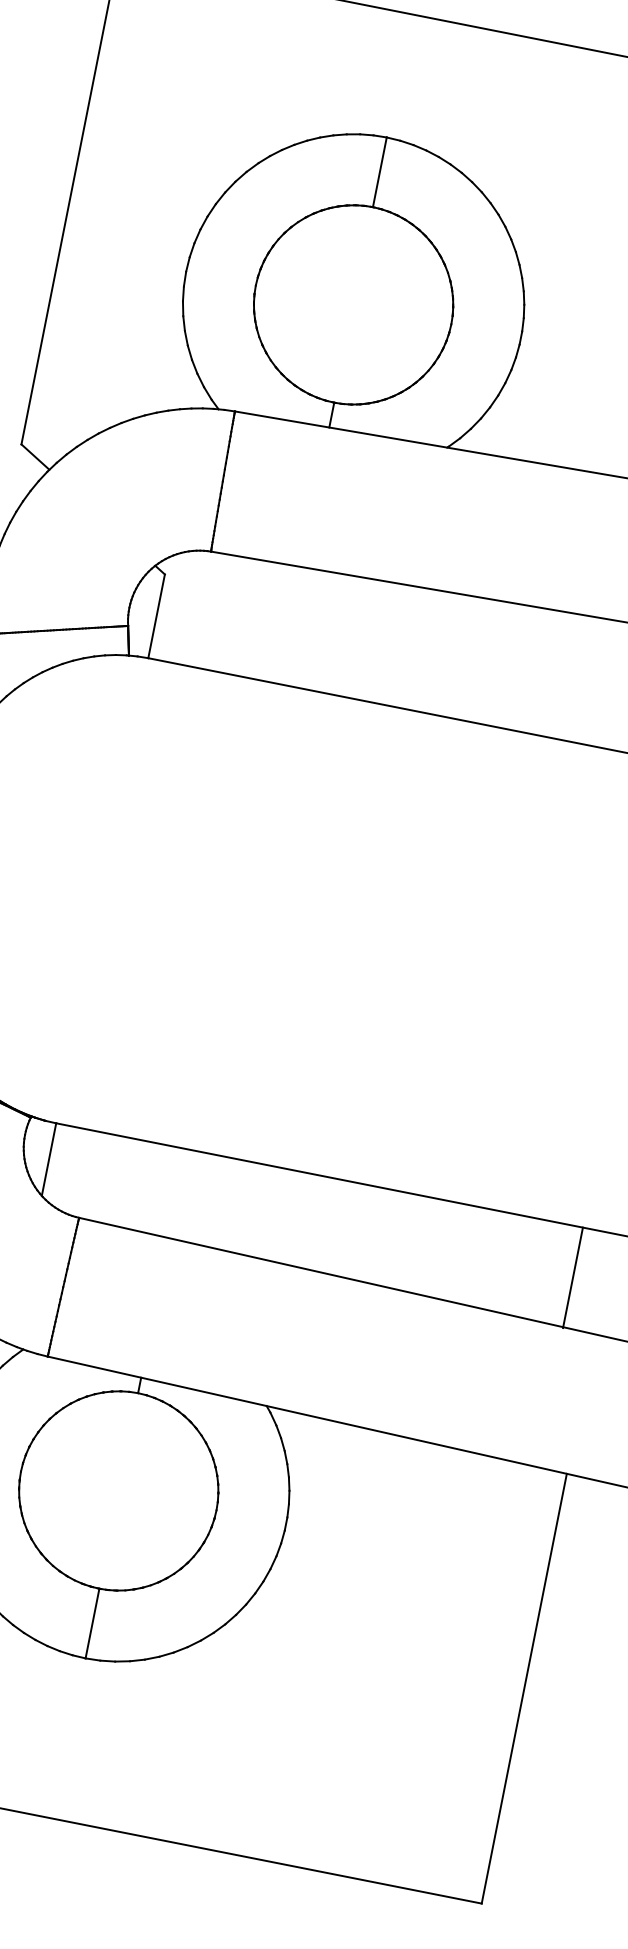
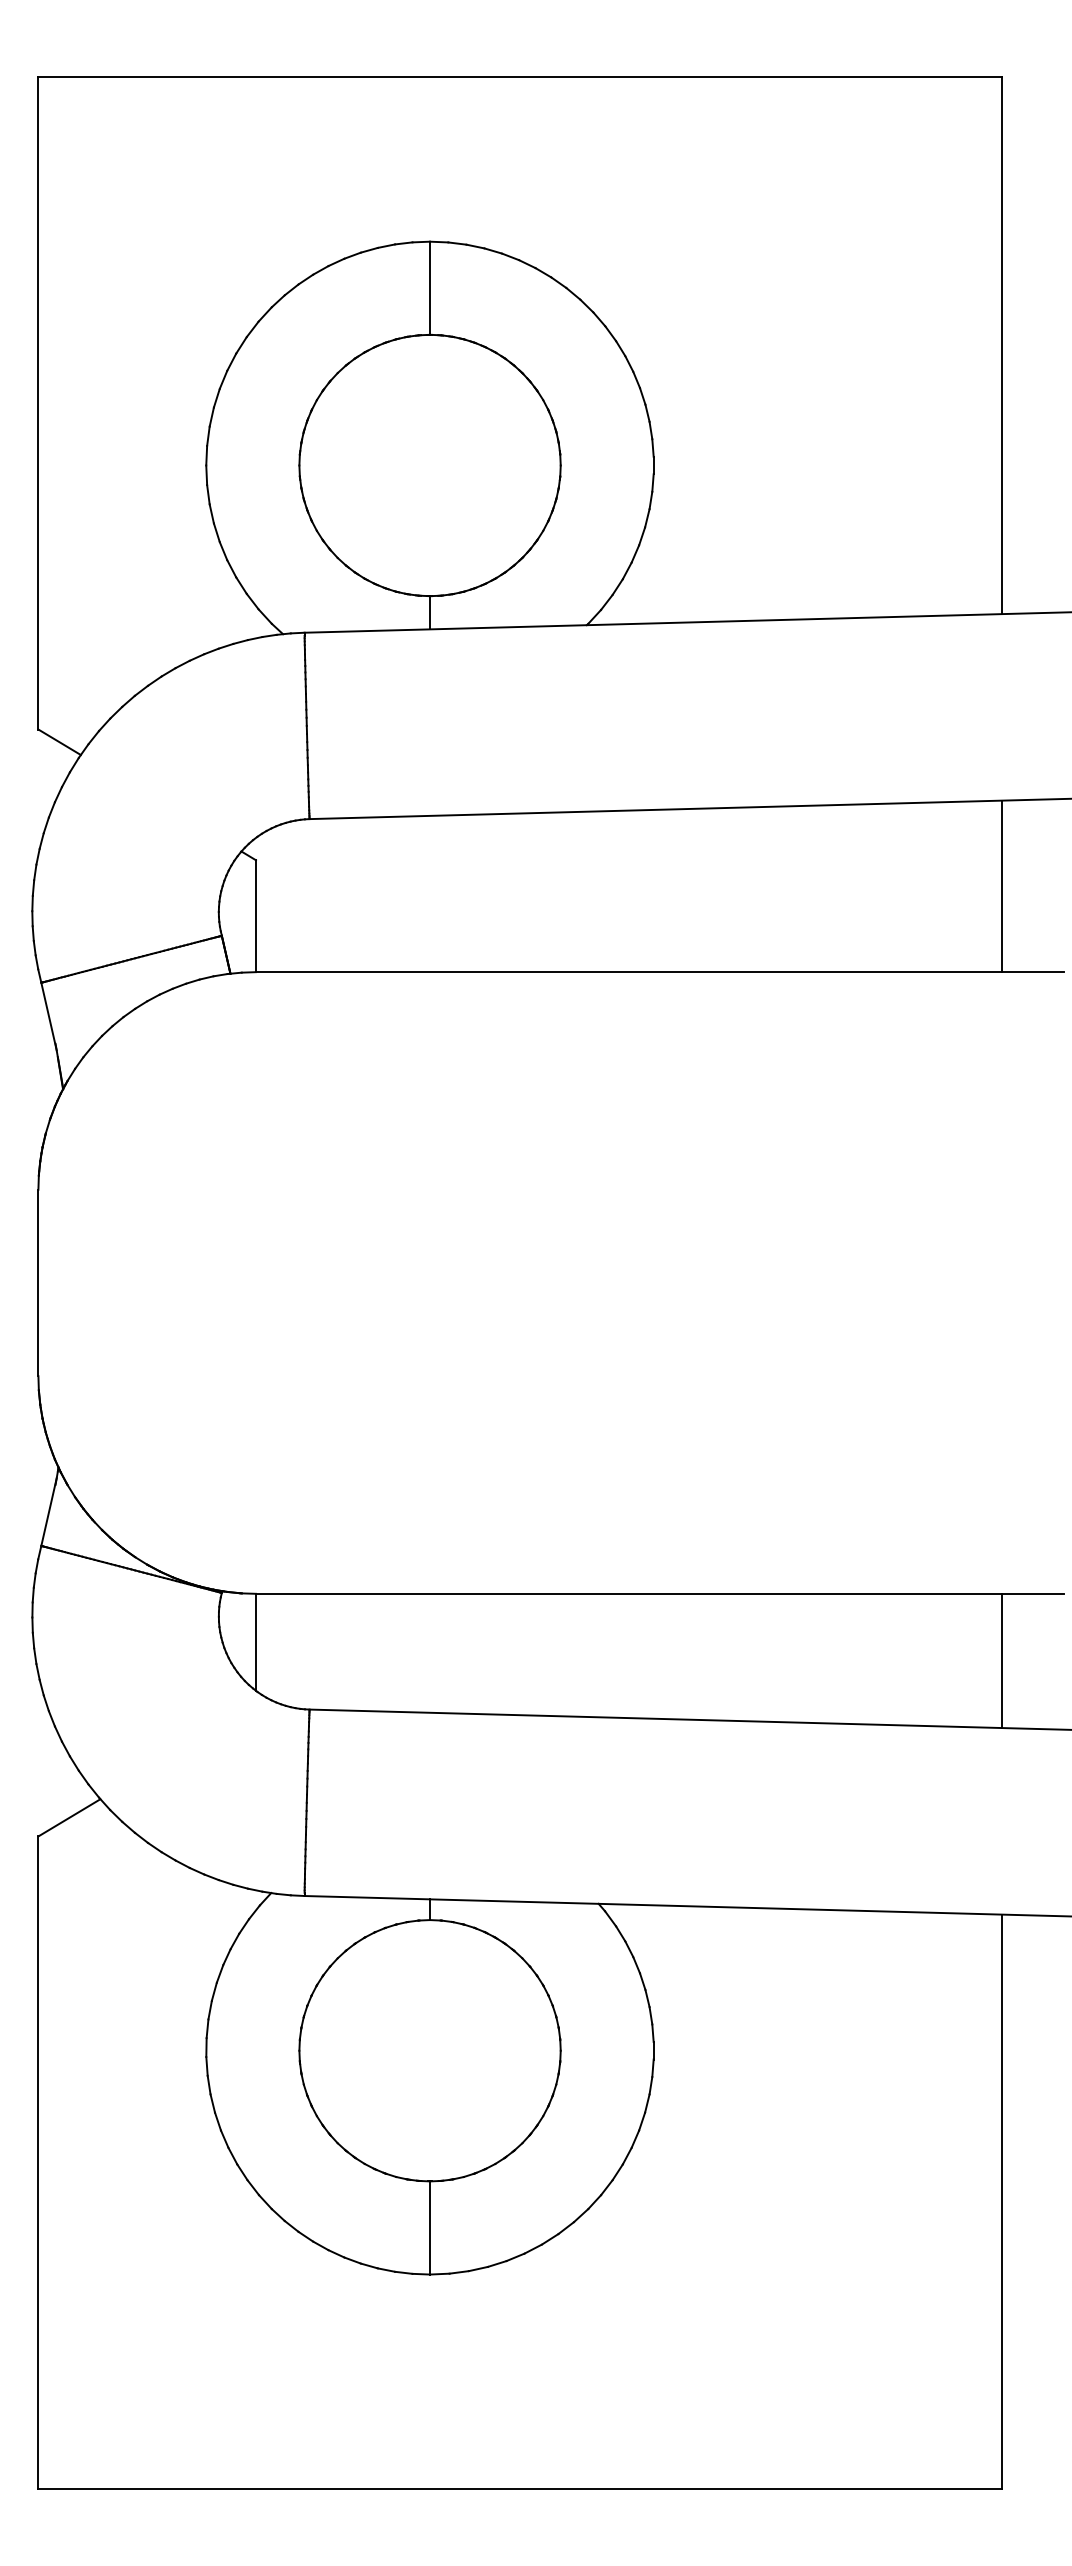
line: (572, 1277) -> (1001, 1660), moved

